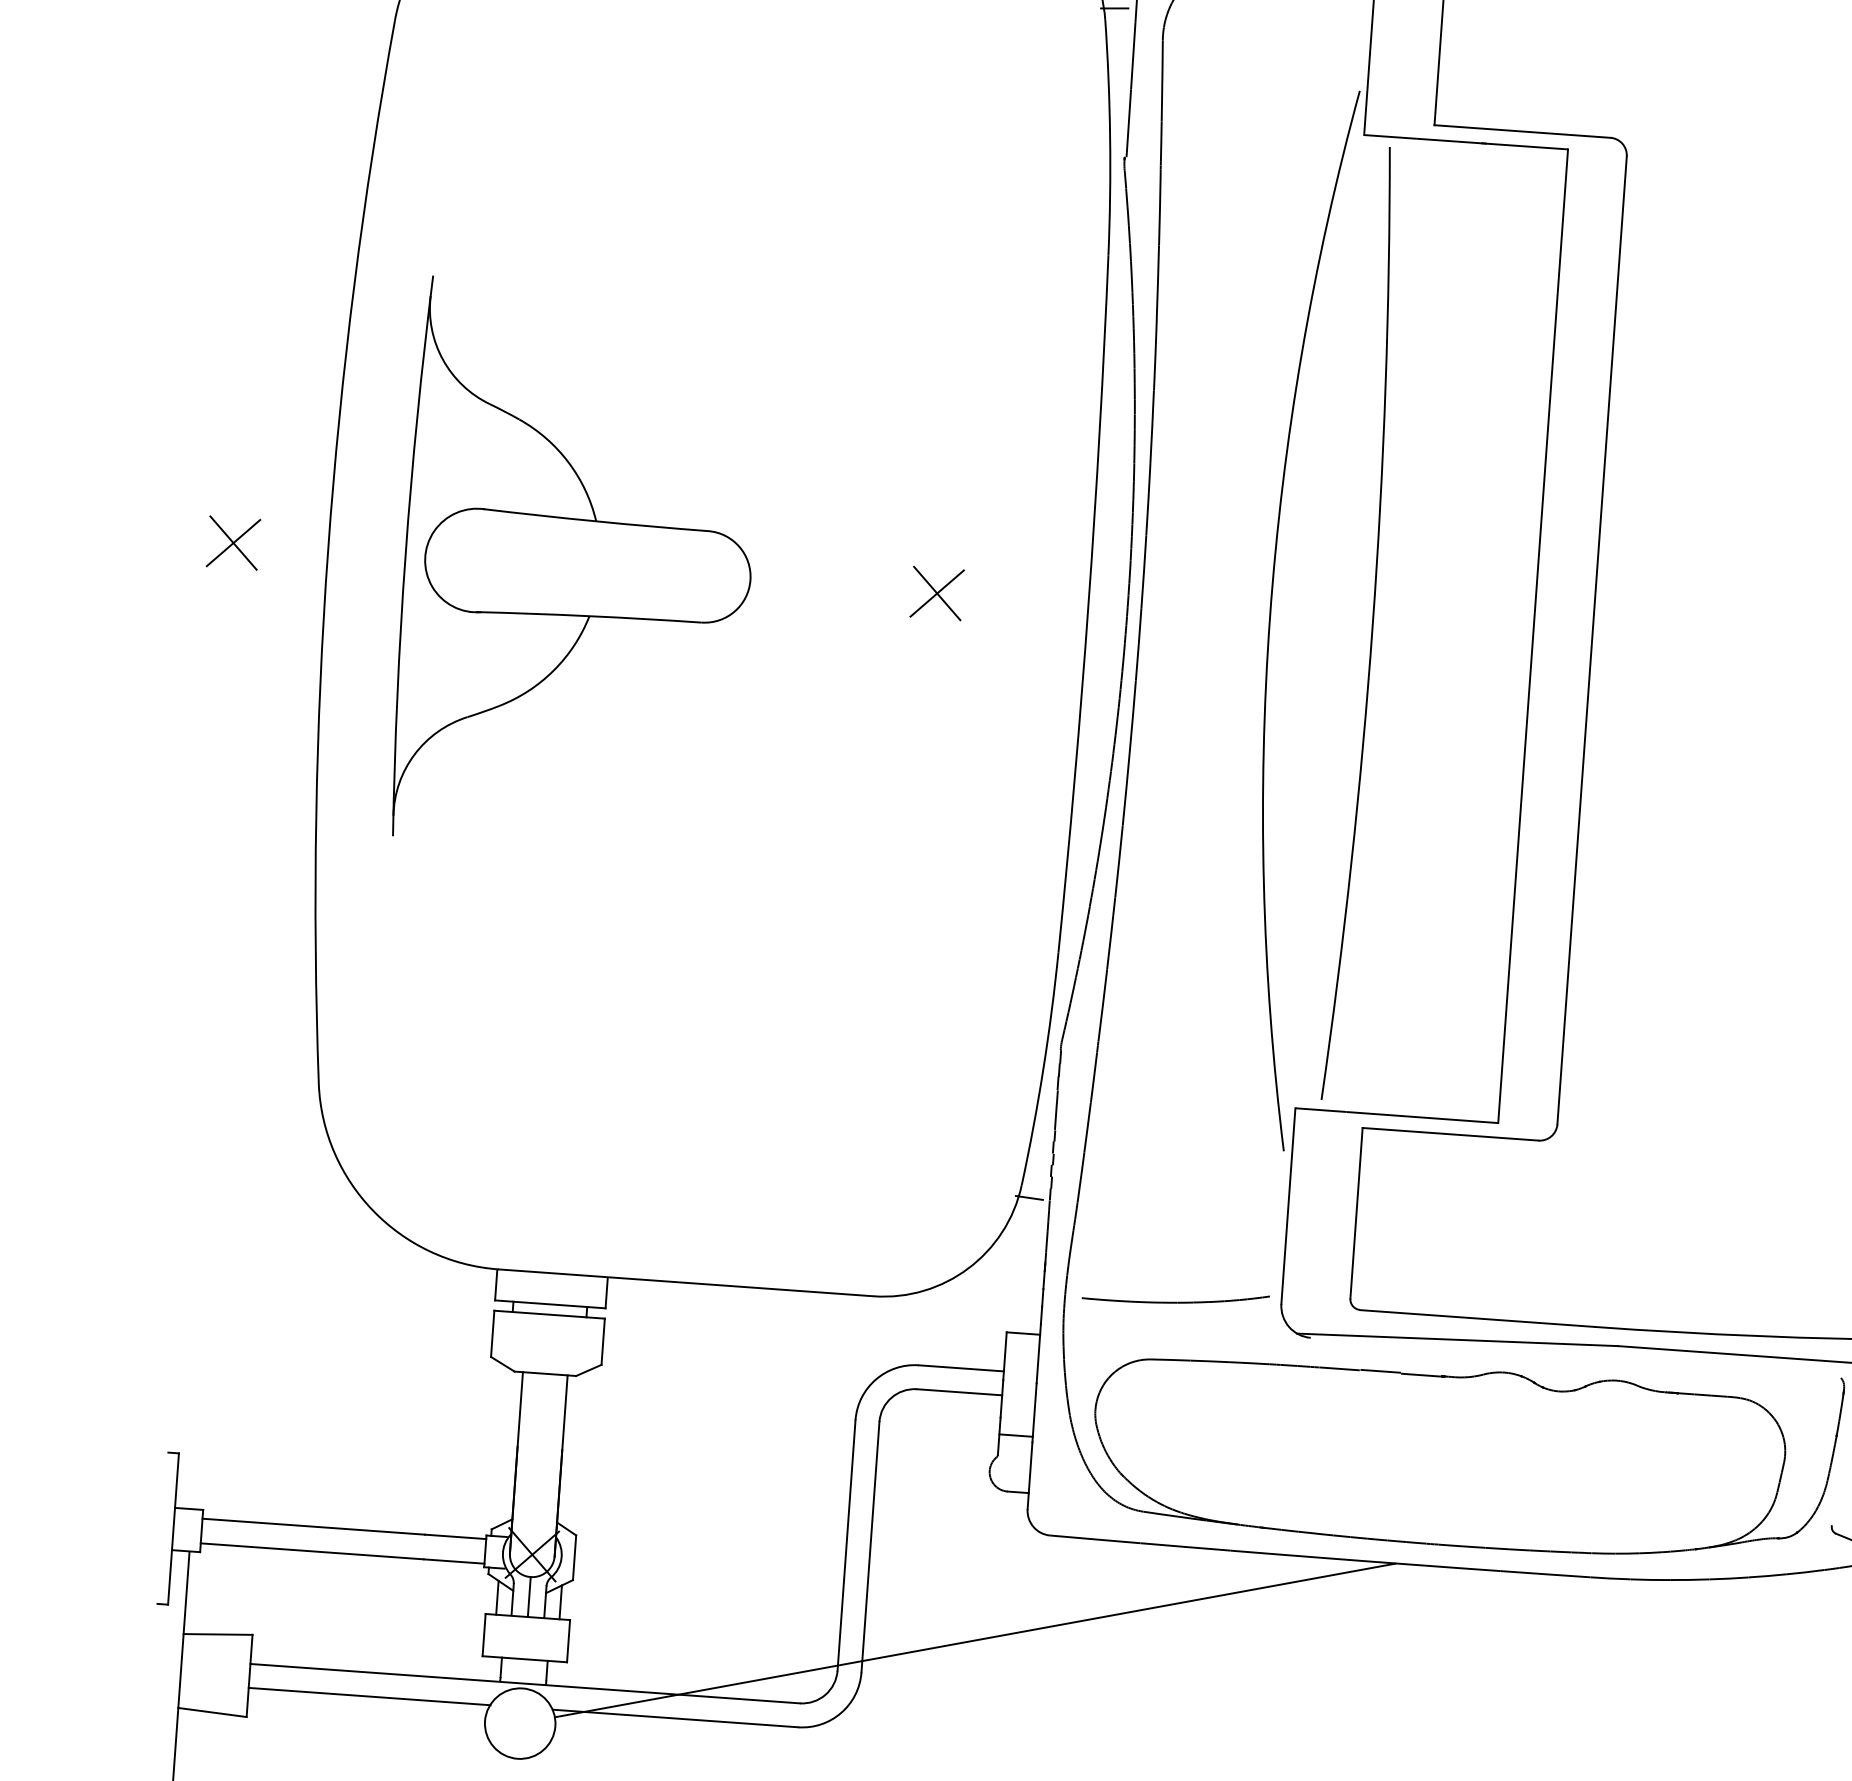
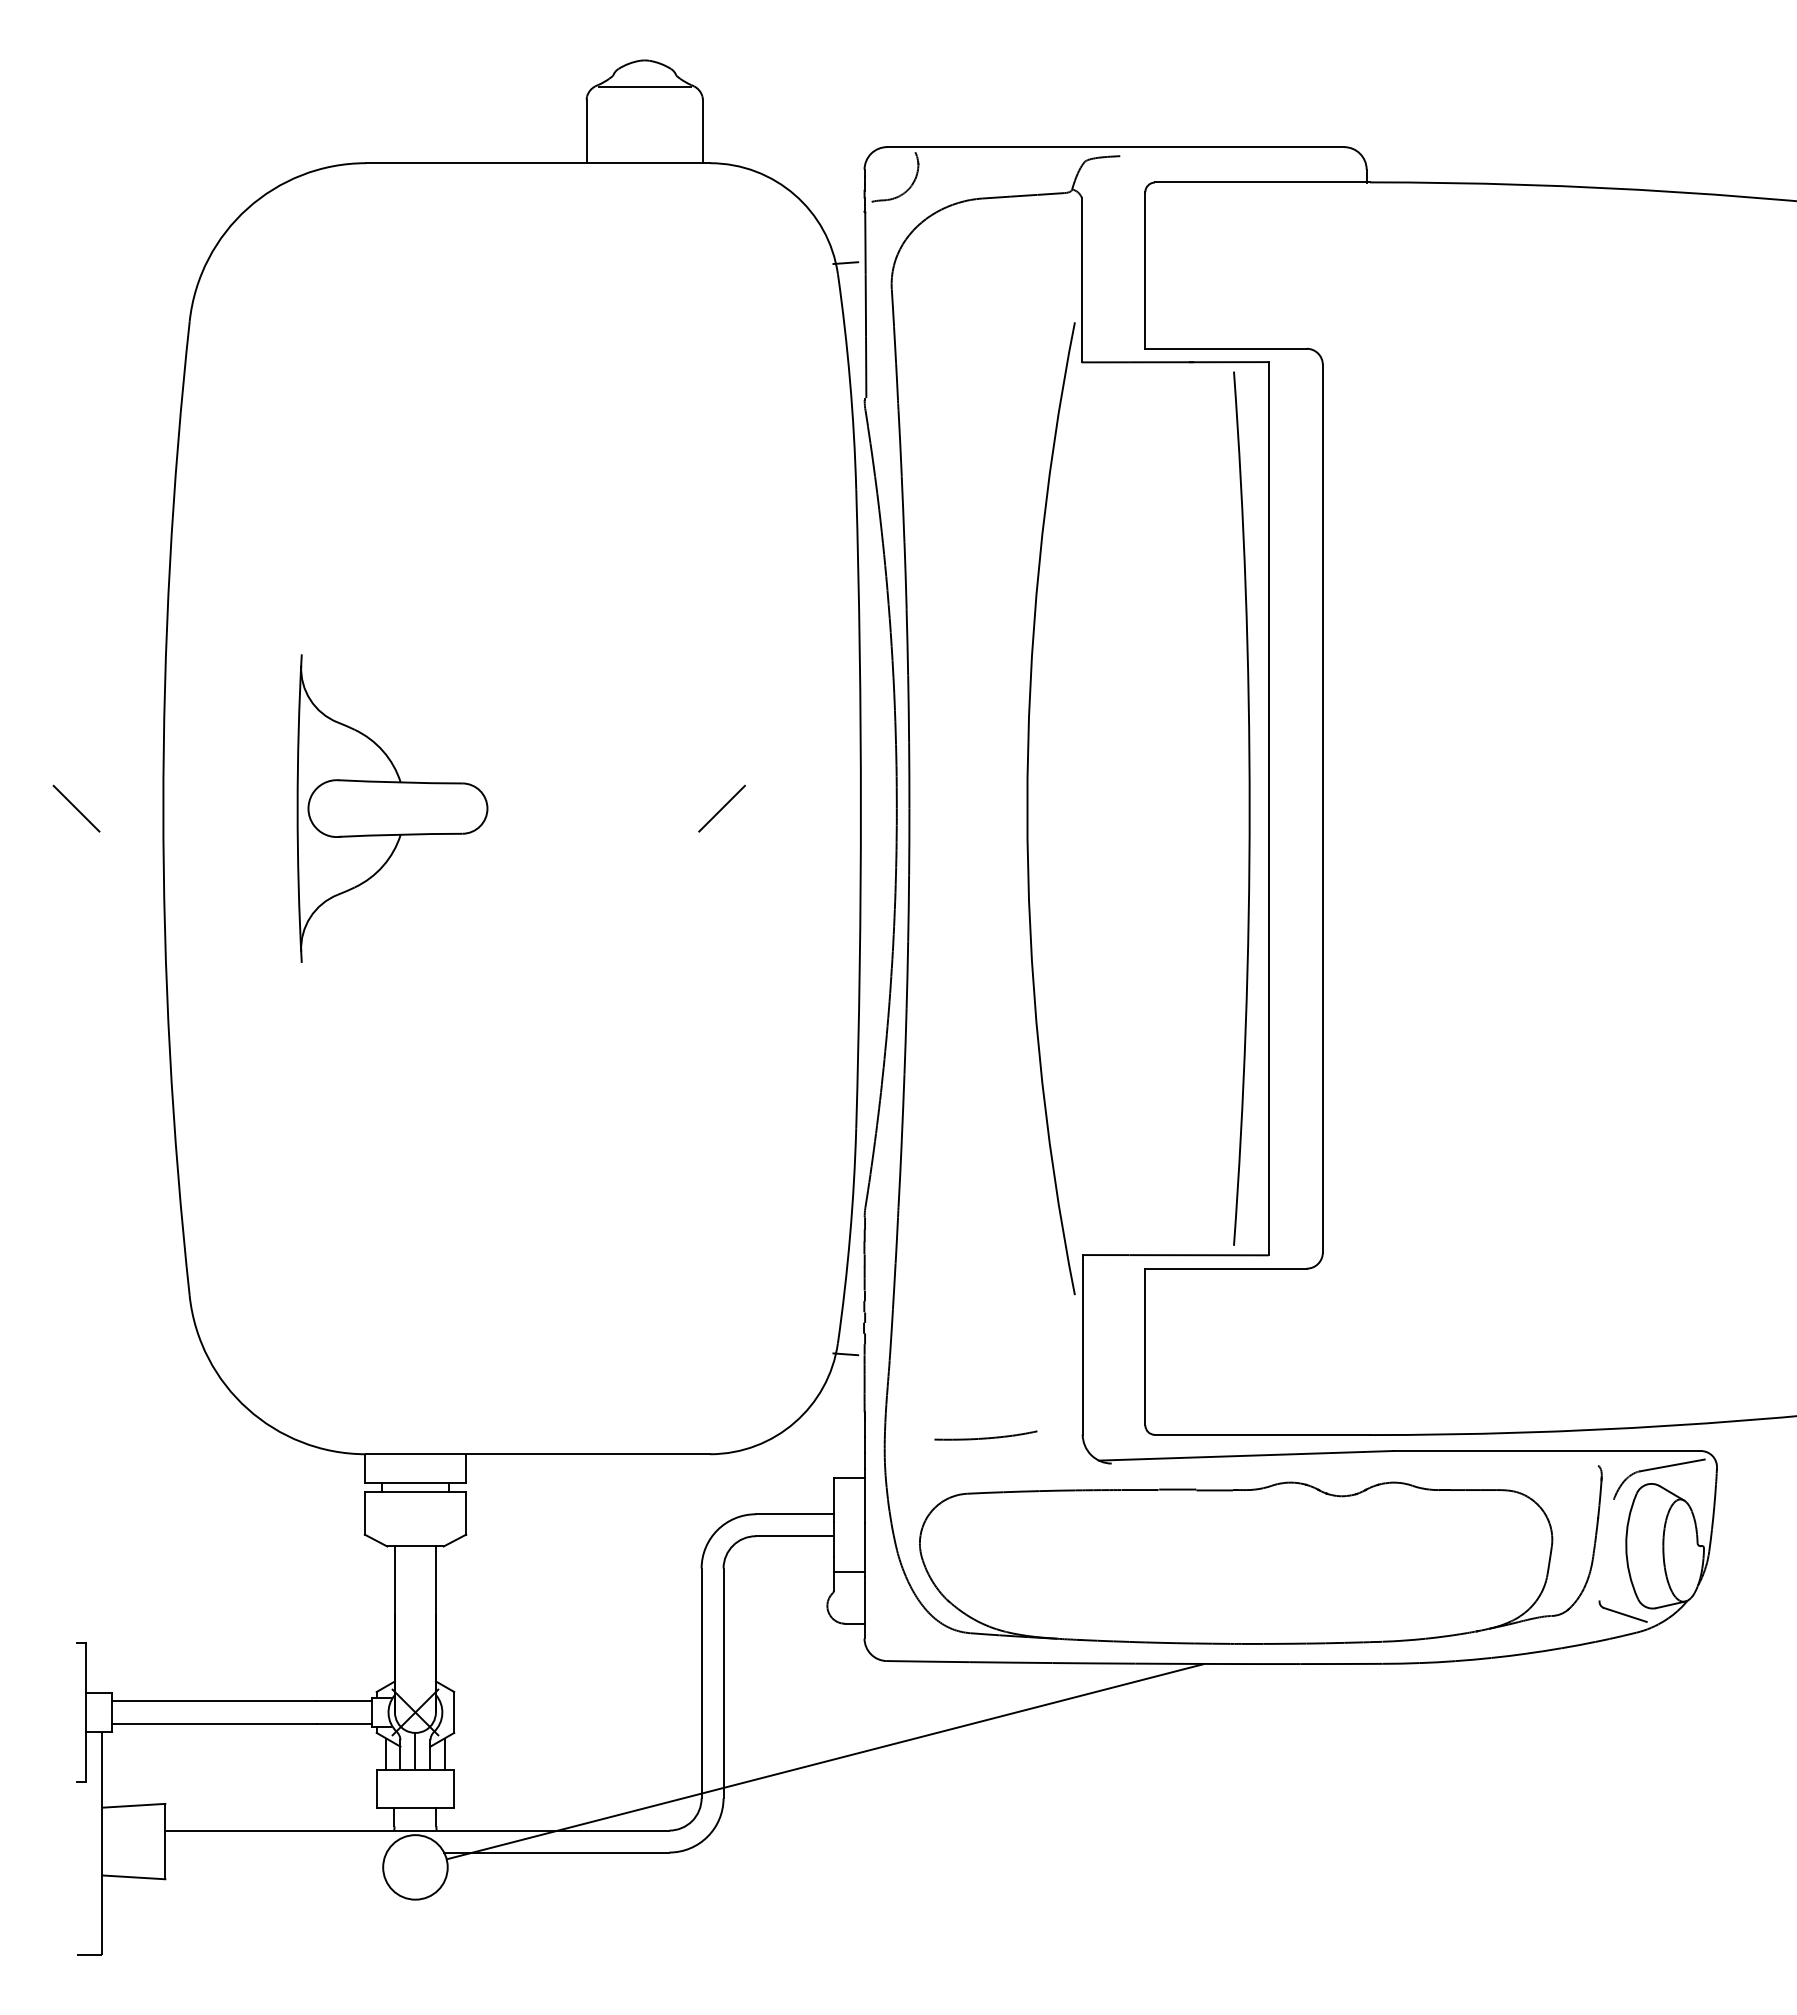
line: (233, 542) -> (76, 808), removed
part: (577, 567) -> (392, 808), size x0.6
line: (936, 593) -> (721, 808), removed
curve: (1371, 624) -> (1248, 808), moved
part: (1175, 1297) -> (985, 1435), size x0.6
line: (369, 1696) -> (276, 1852), removed

